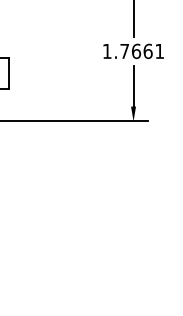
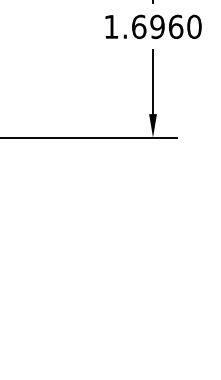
text: (142, 51) -> (167, 27), 1.7661 -> 1.6960

